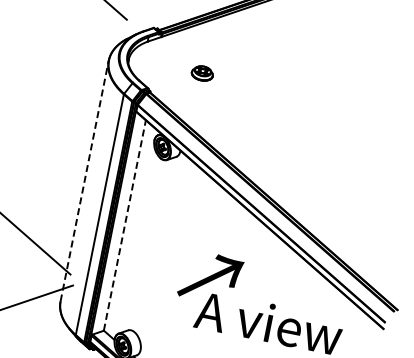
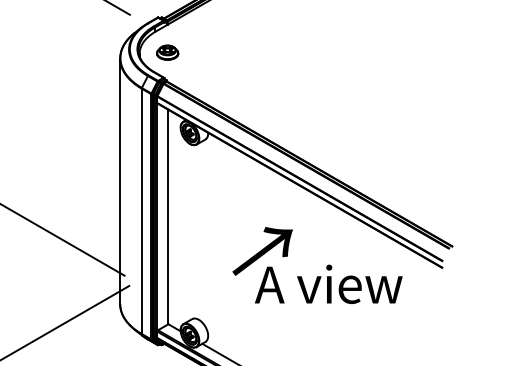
part: (202, 73) -> (167, 52), moved
line: (84, 181) -> (120, 181), dashed -> solid
line: (125, 225) -> (168, 216), dashed -> solid

